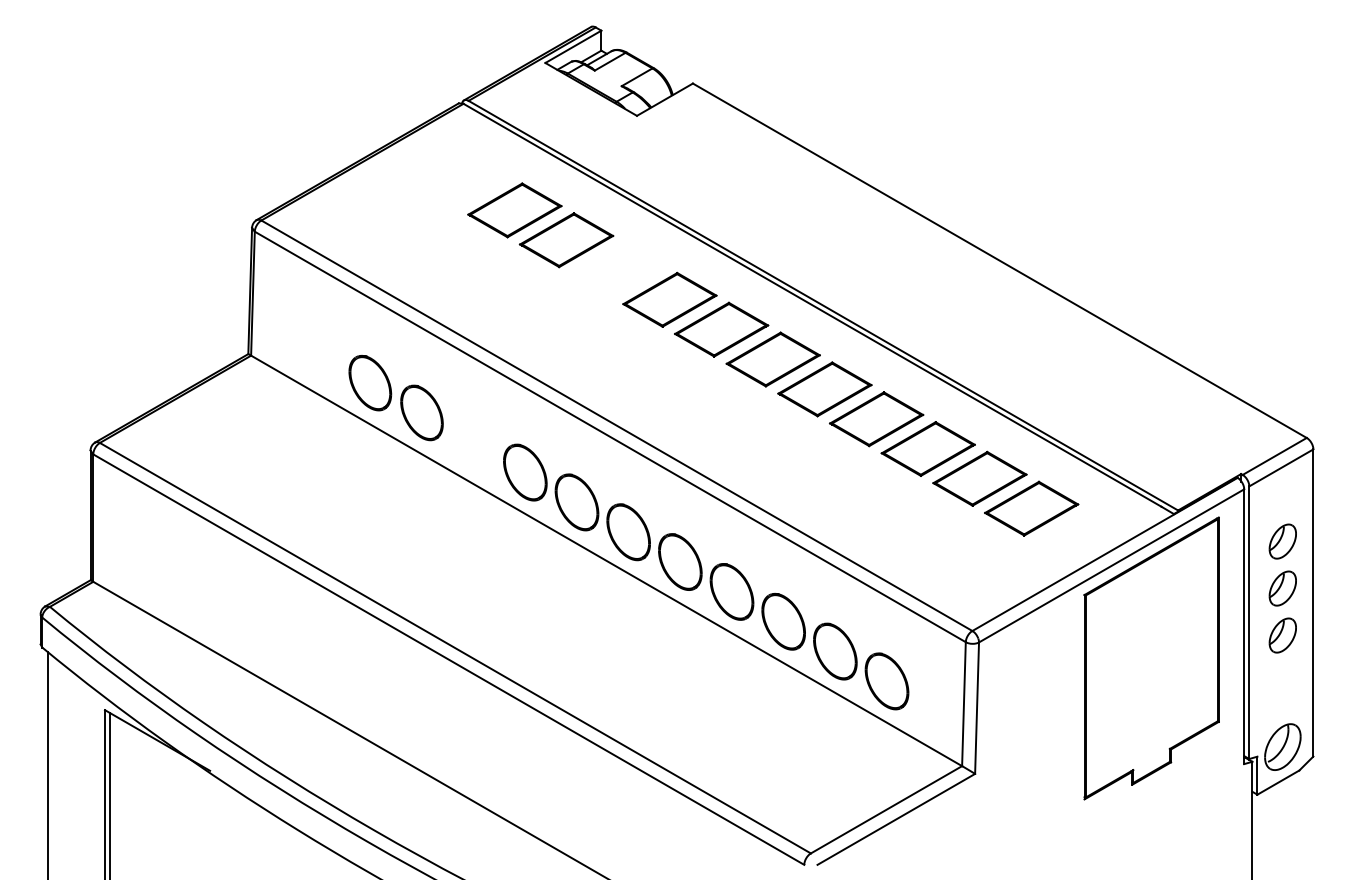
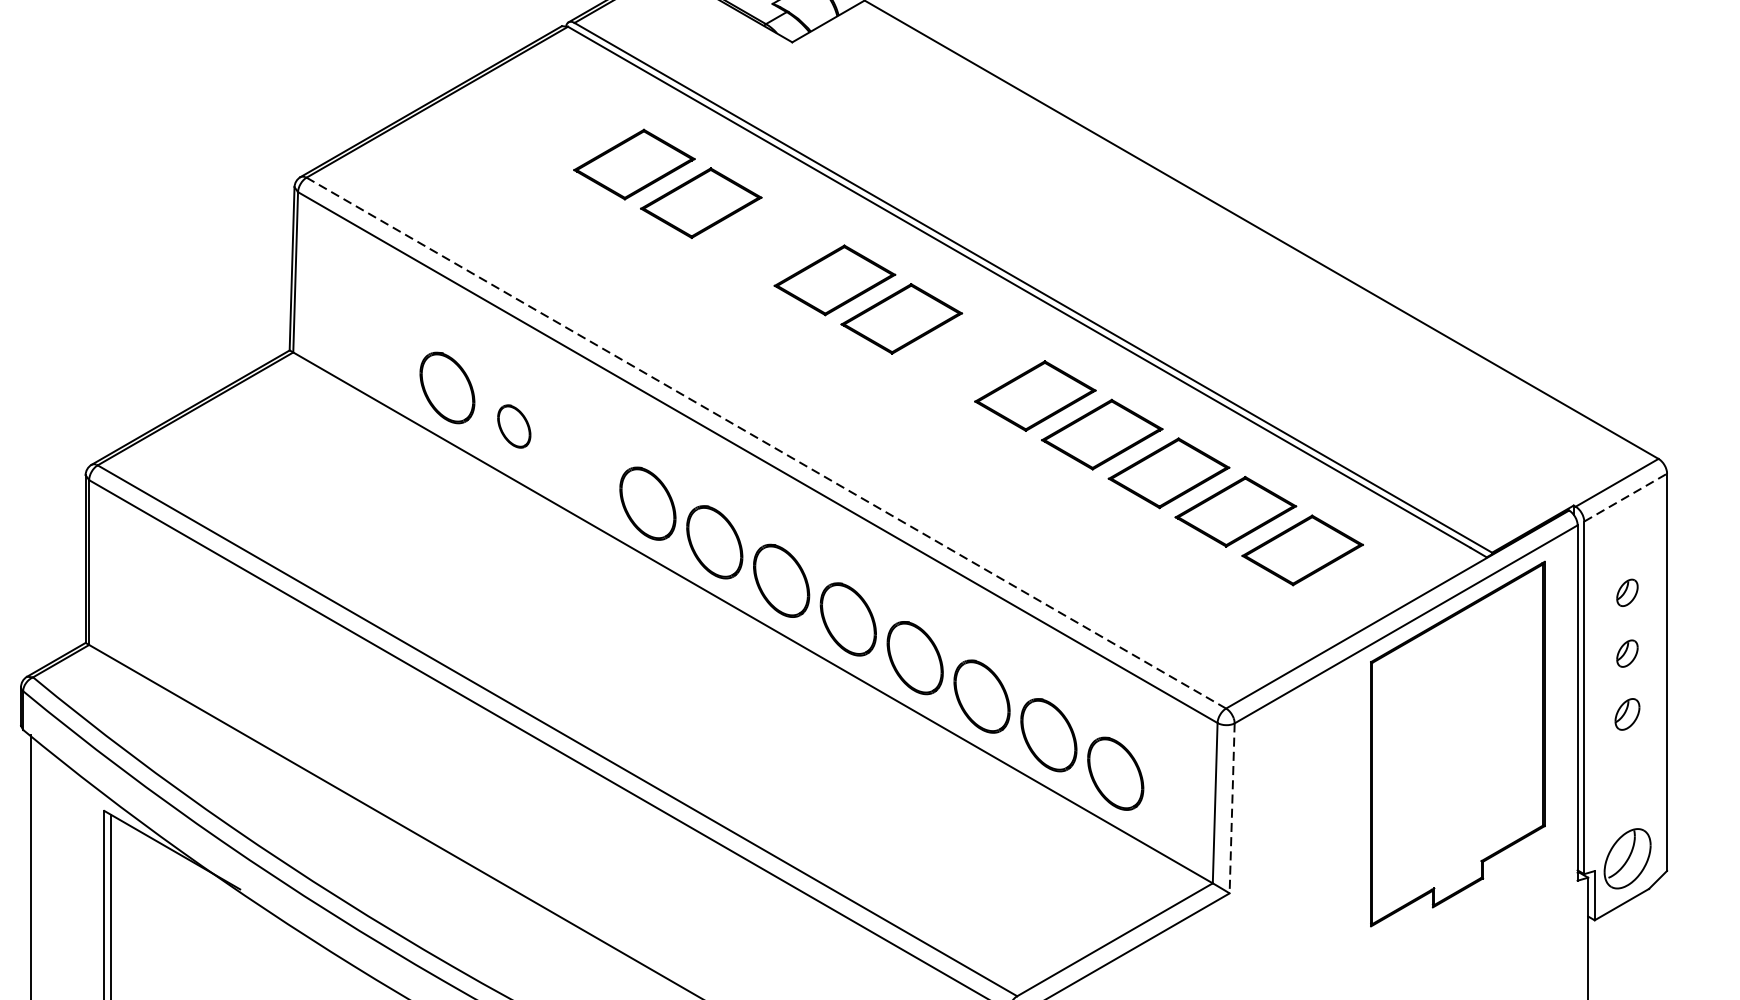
part: (772, 359) -> (967, 357), removed
part: (421, 412) -> (513, 425), size x0.6
line: (616, 425) -> (765, 442), solid -> dashed
line: (1281, 467) -> (1625, 497), solid -> dashed
part: (1282, 541) -> (1627, 592), size x0.6
part: (1282, 588) -> (1627, 653), size x0.6
part: (1282, 635) -> (1627, 714), size x0.7
line: (977, 708) -> (1232, 808), solid -> dashed

